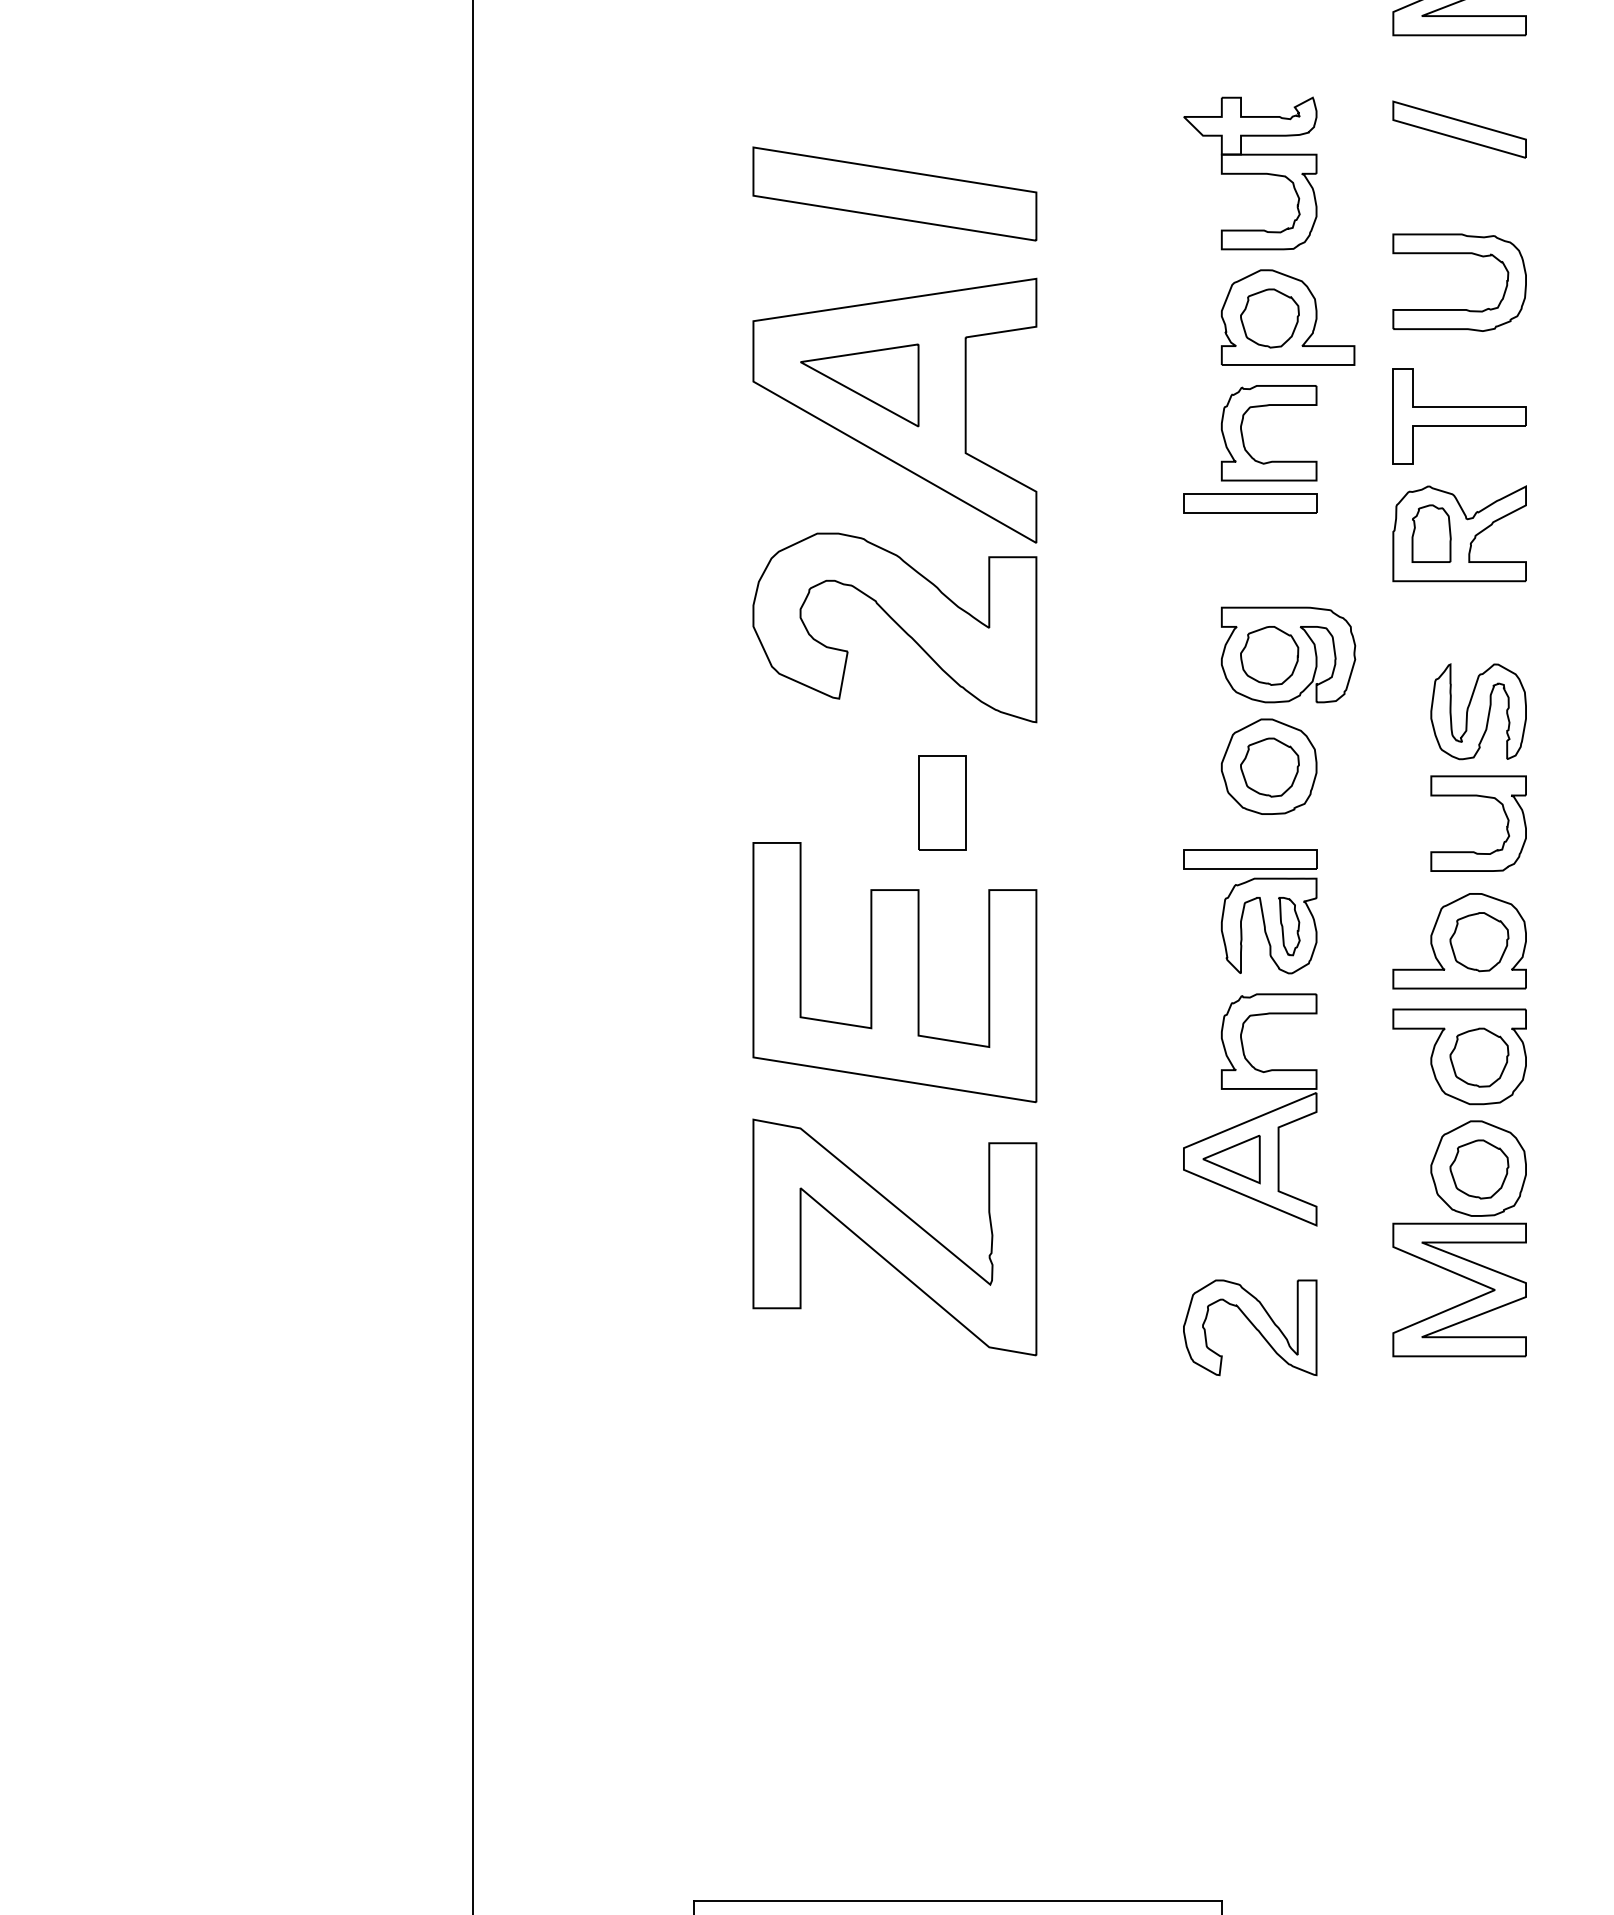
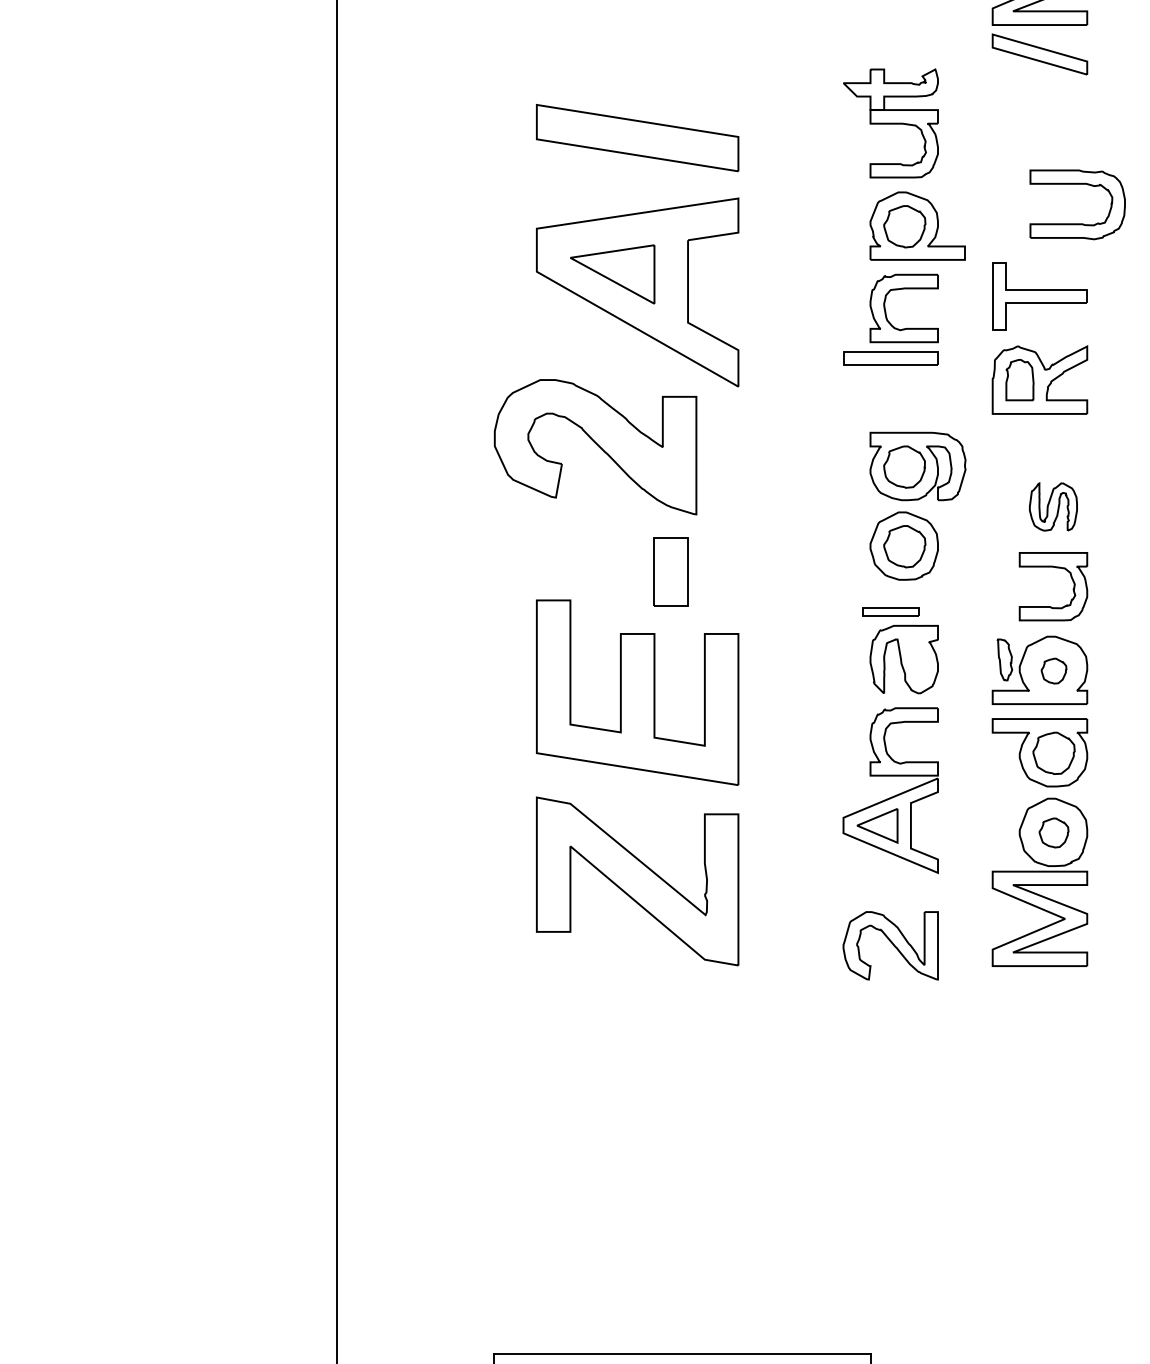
part: (1459, 129) -> (1039, 54), moved
part: (1459, 309) -> (1077, 223), moved
part: (894, 627) -> (595, 446), moved
part: (1478, 711) -> (1053, 506), size x0.7
part: (1250, 859) -> (890, 612), size x0.6
part: (1289, 926) -> (1004, 659), moved
part: (1479, 942) -> (1054, 671), size x0.6
part: (1479, 1169) -> (1054, 833), size x0.7

